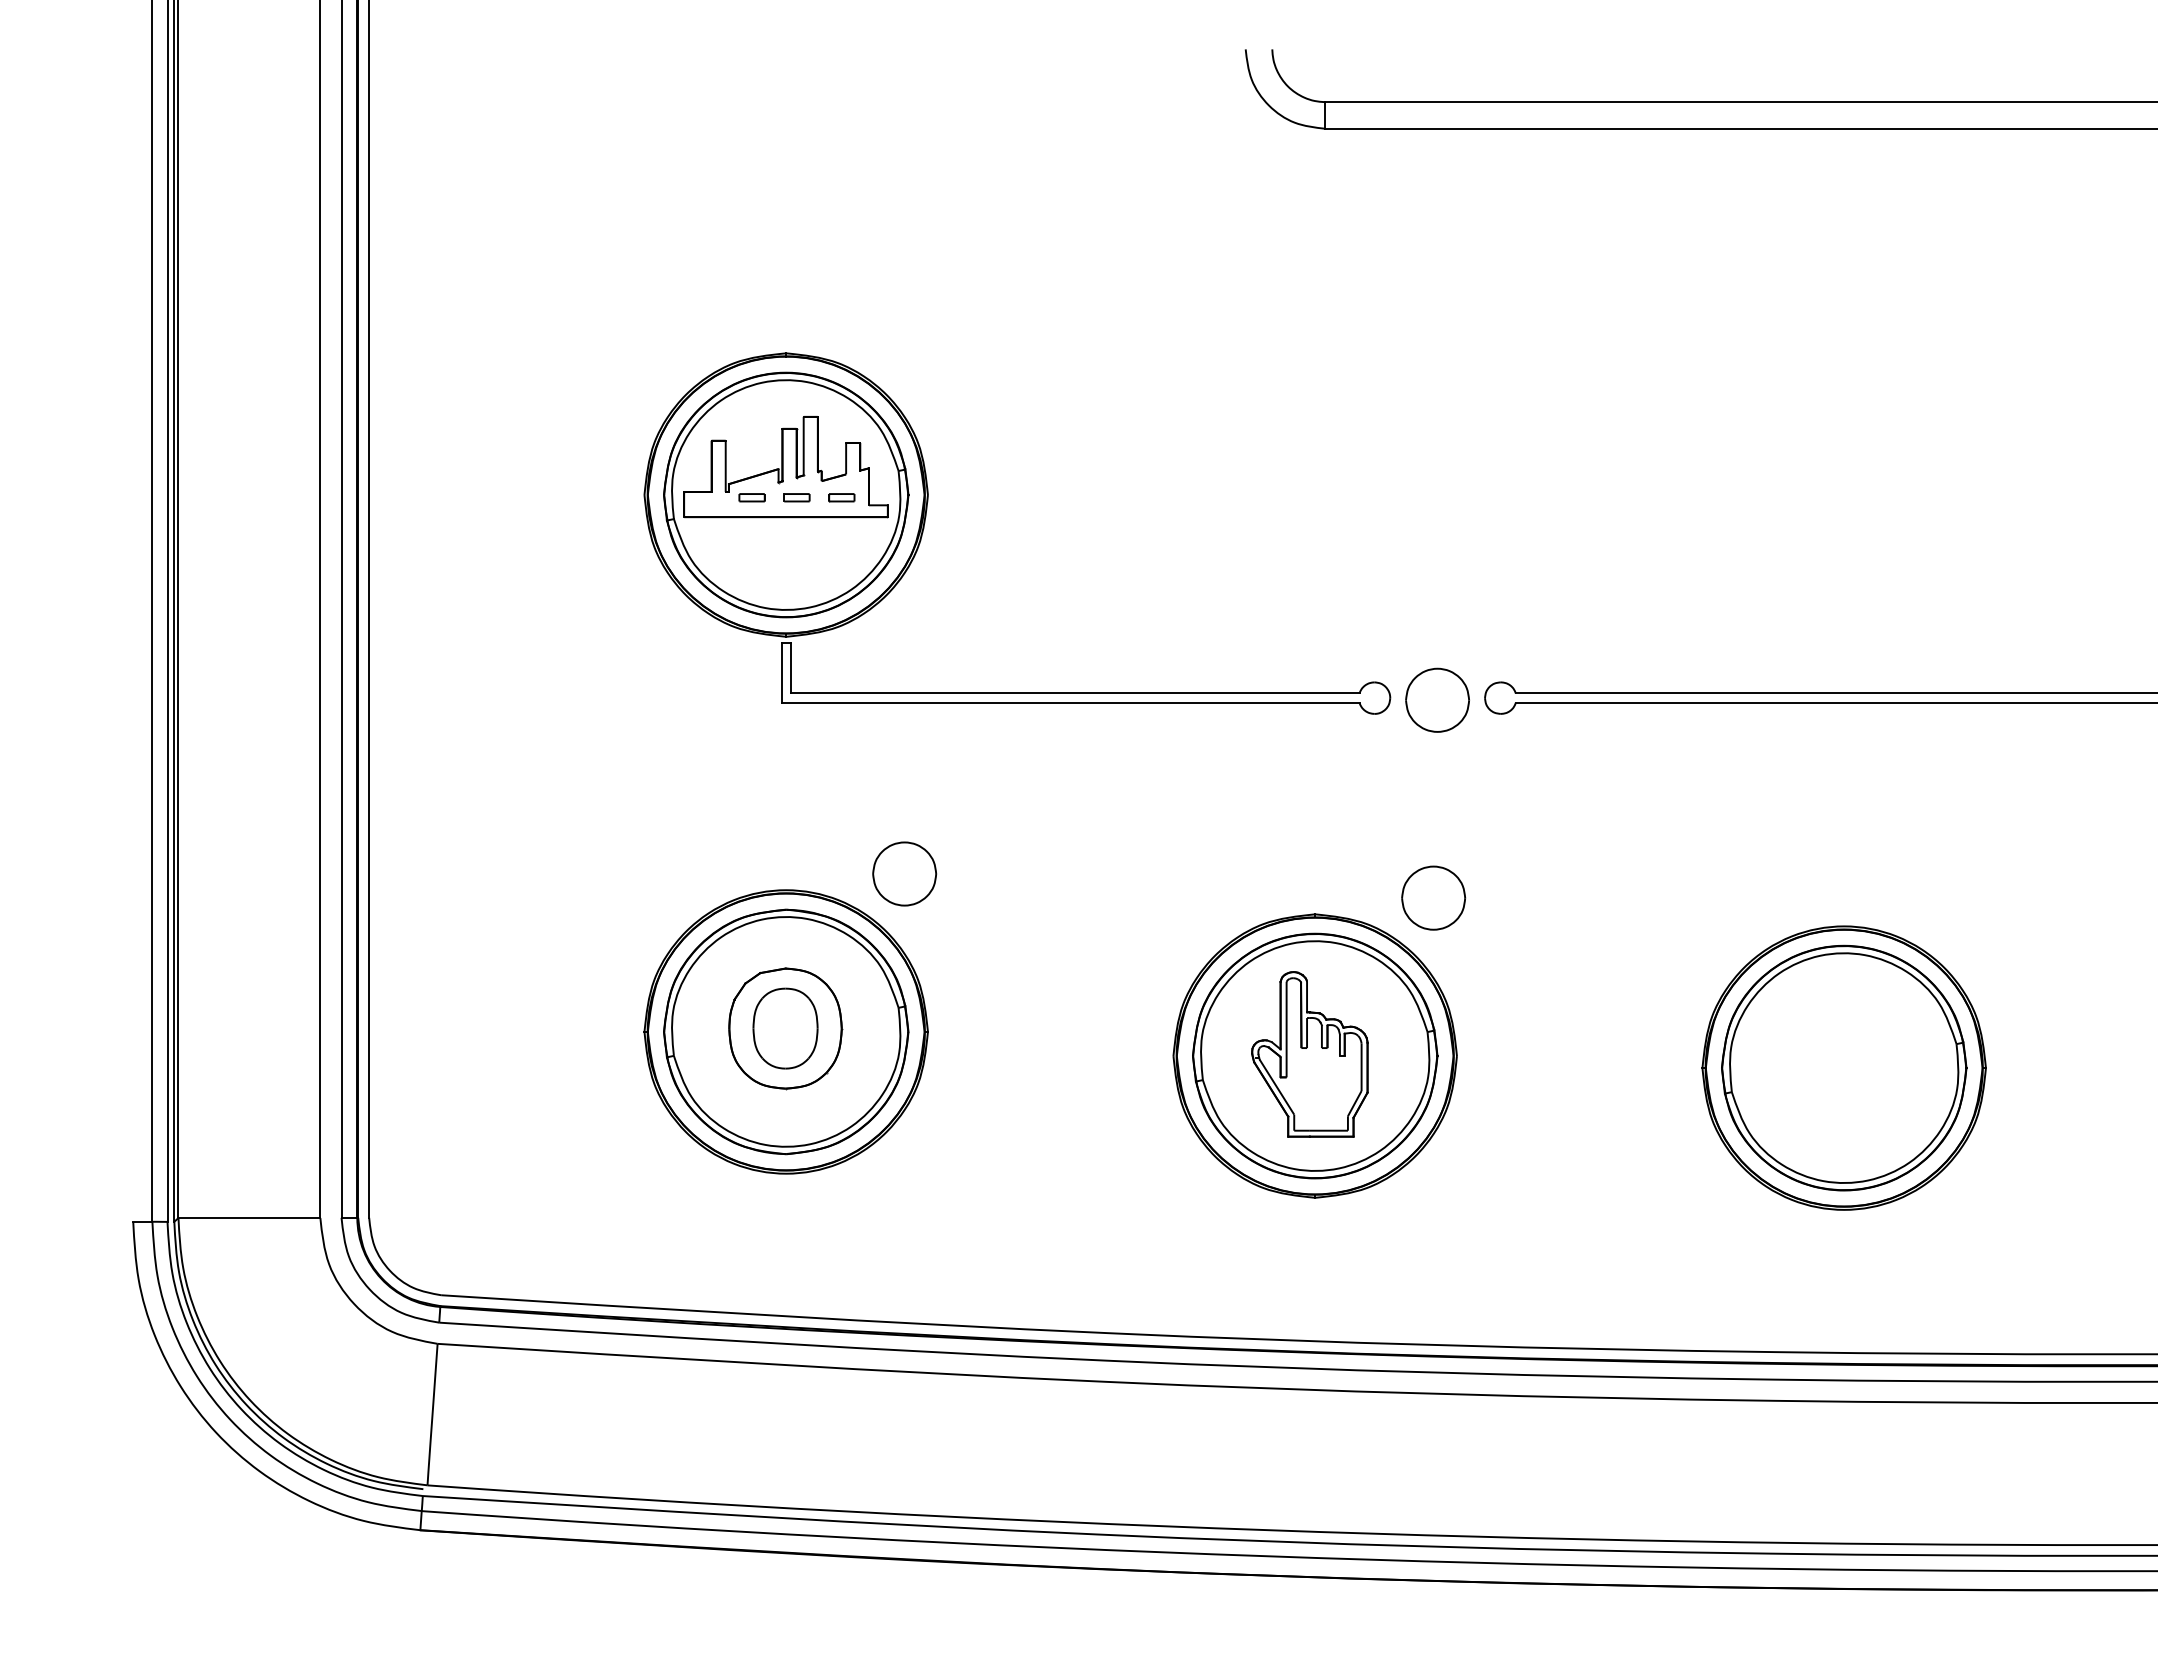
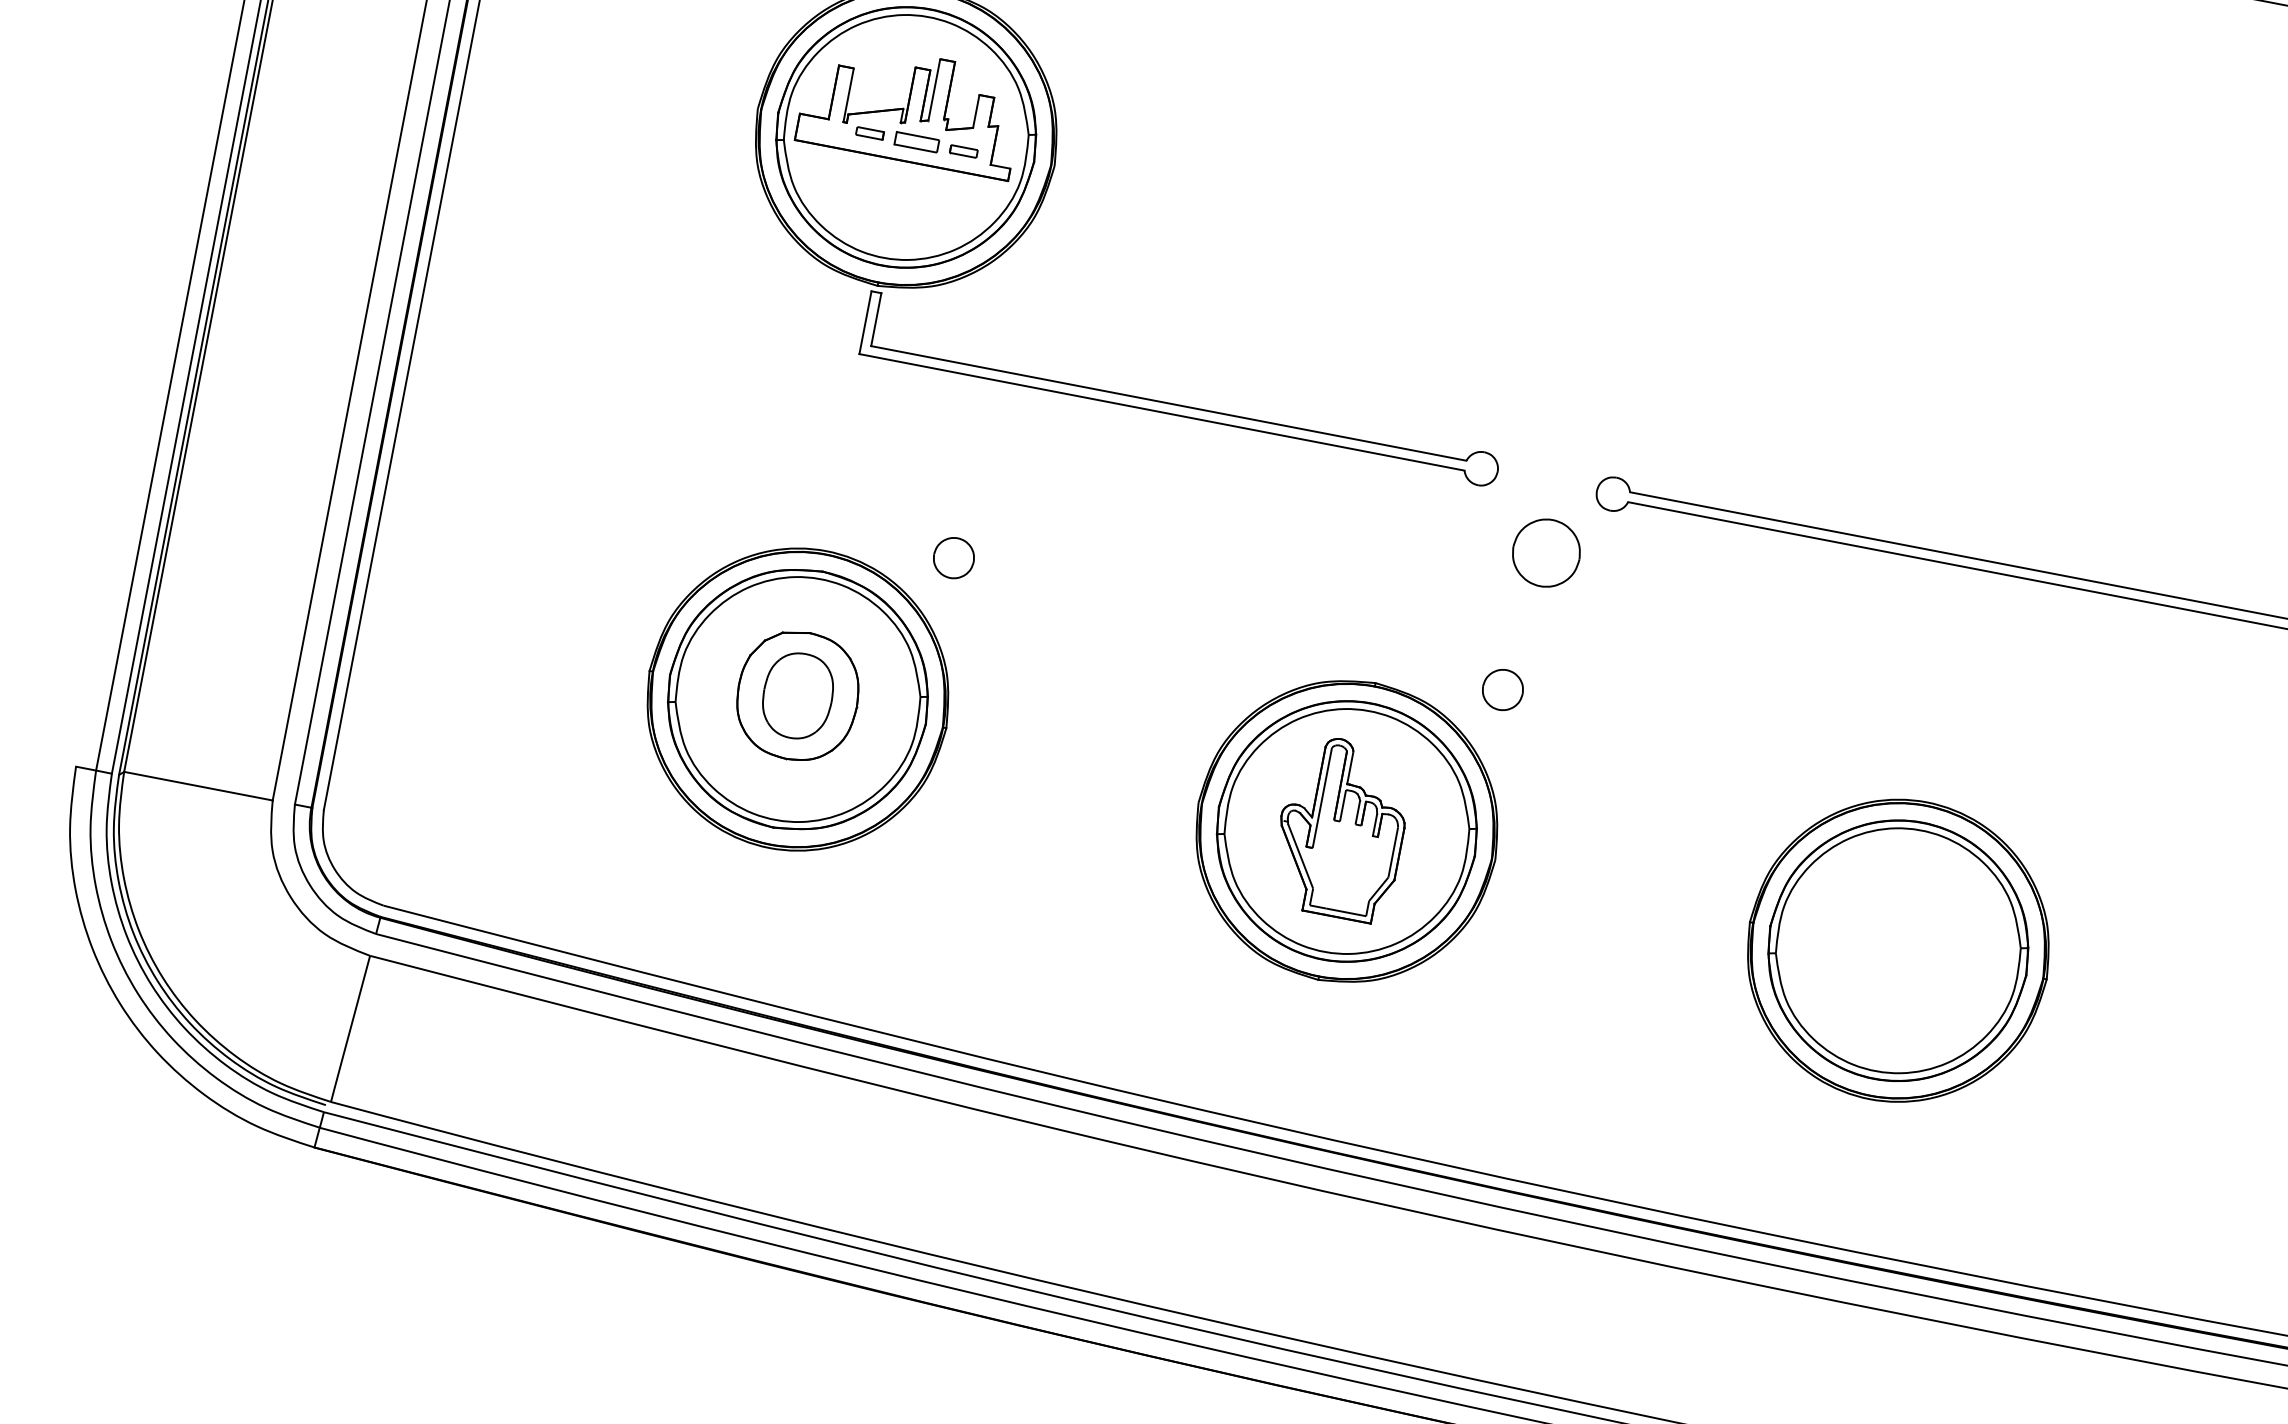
part: (796, 497) -> (916, 142), size x1.6
part: (1437, 699) -> (1546, 552), moved
part: (904, 873) -> (953, 557), size x0.6
part: (1433, 897) -> (1502, 689), size x0.6

